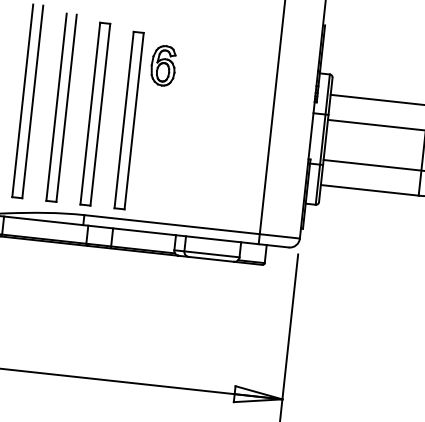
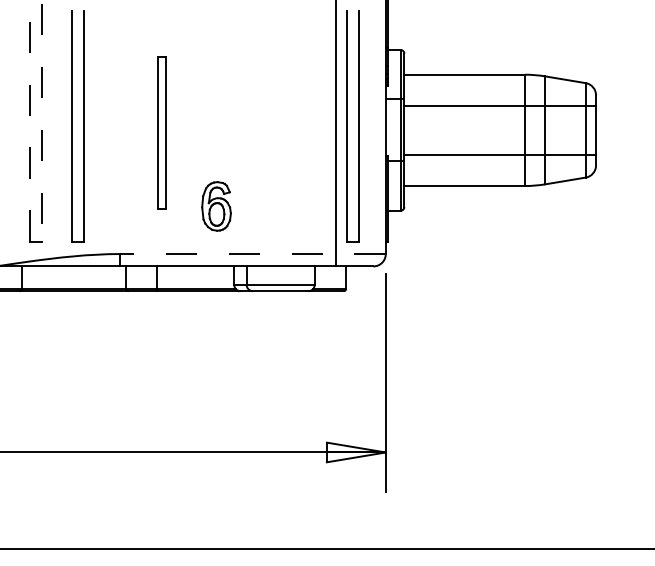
part: (163, 65) -> (216, 206), moved
line: (22, 100) -> (29, 122), solid -> dashed
line: (32, 101) -> (41, 122), solid -> dashed
part: (95, 114) -> (119, 129), removed
part: (128, 120) -> (161, 132), size x0.7
part: (284, 132) -> (352, 126), added
line: (191, 227) -> (252, 254), solid -> dashed

